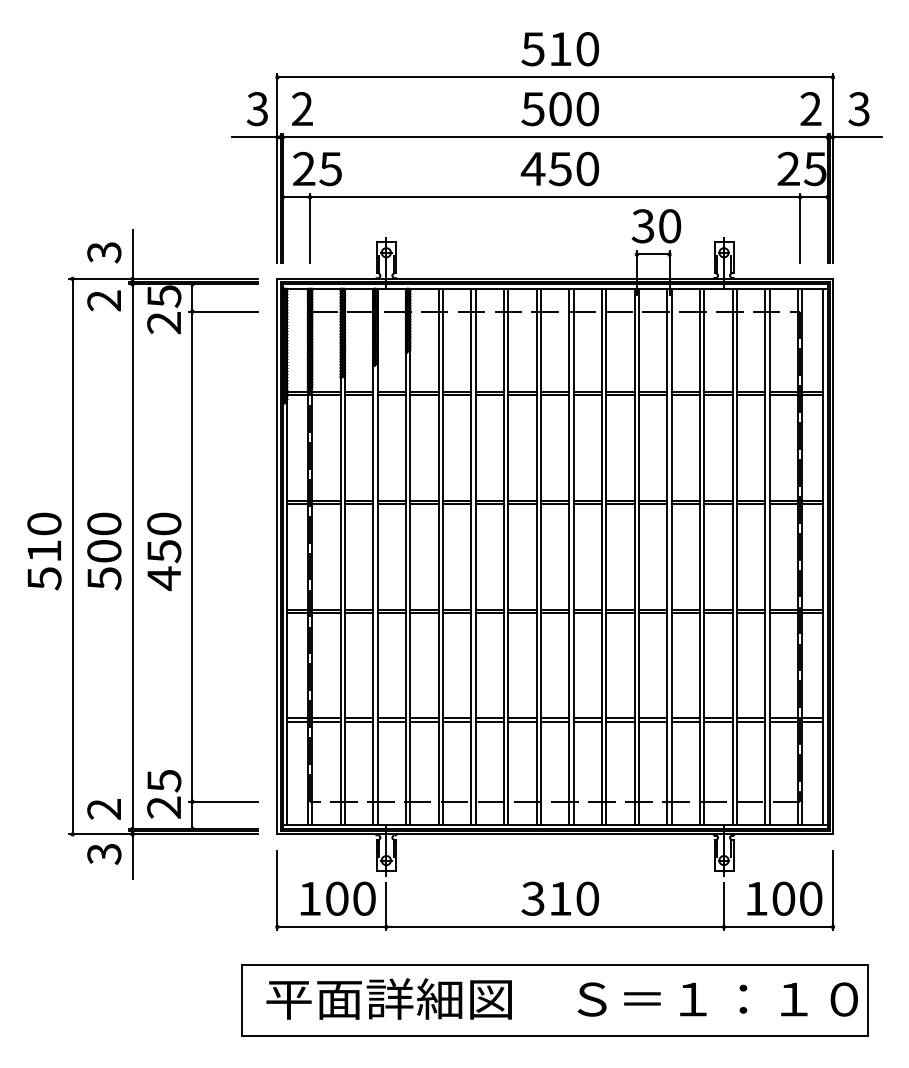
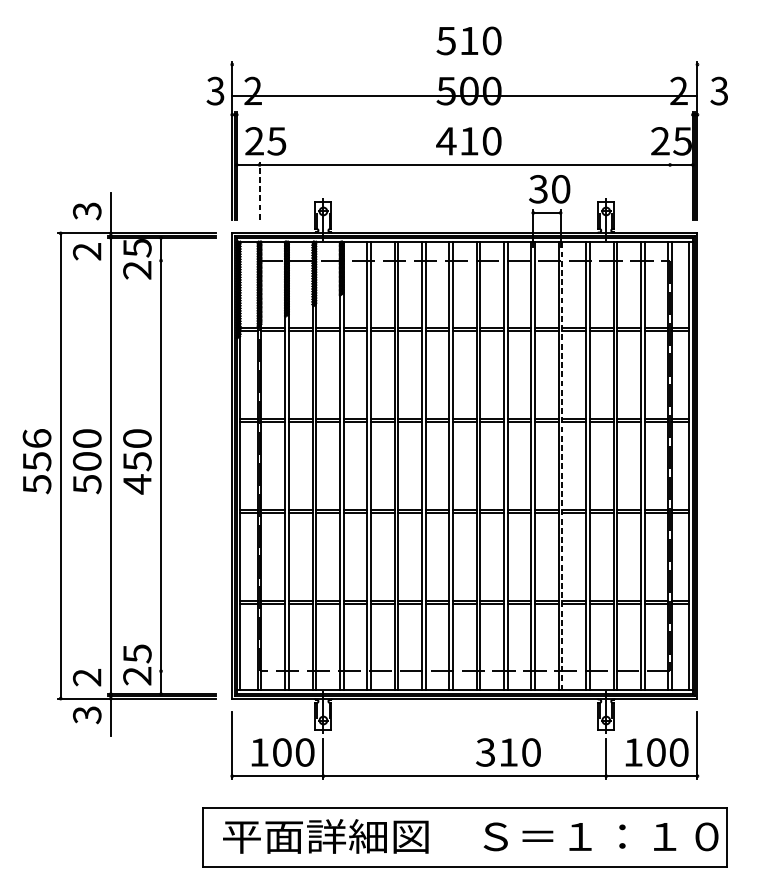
line: (554, 77) -> (464, 95), moved
line: (556, 137) -> (465, 114), removed
text: (559, 169) -> (468, 141), 450 -> 410
line: (310, 227) -> (259, 190), solid -> dashed
line: (800, 227) -> (670, 190), removed
line: (223, 311) -> (187, 260), removed
text: (44, 537) -> (37, 449), 510 -> 556
line: (671, 556) -> (562, 465), solid -> dashed
line: (223, 801) -> (187, 671), removed
text: (559, 898) -> (507, 752), moved

